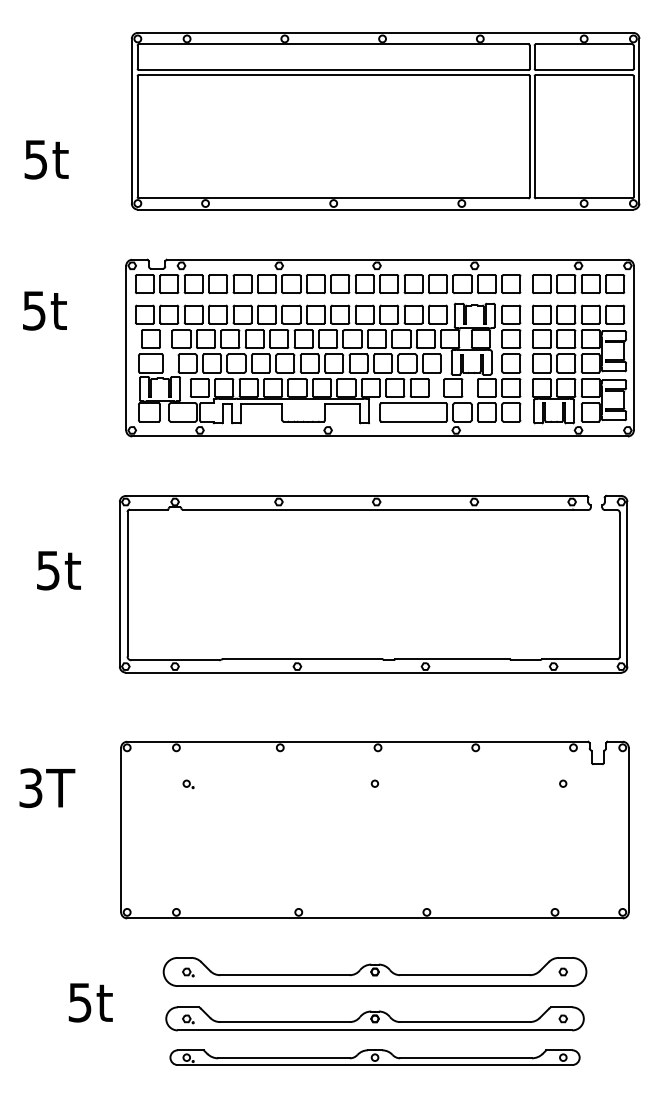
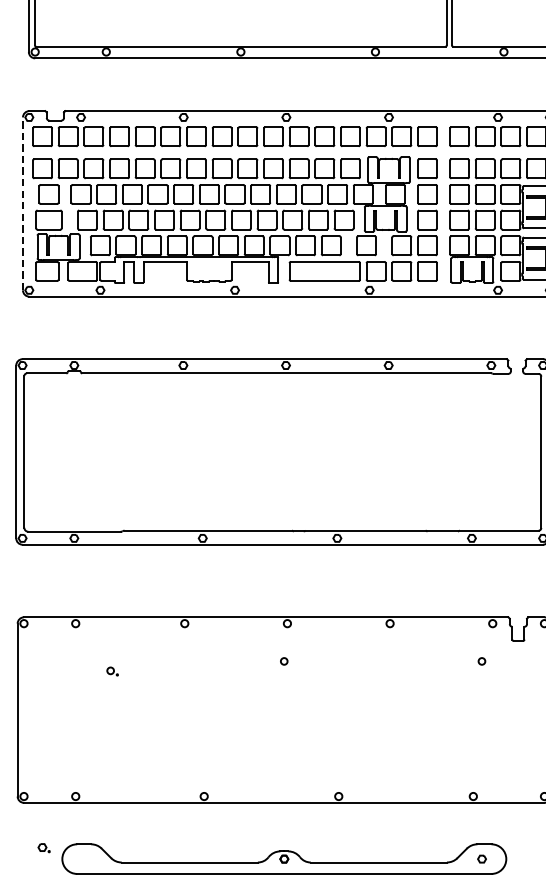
line: (126, 347) -> (23, 203), solid -> dashed
part: (188, 784) -> (112, 671), moved
part: (188, 972) -> (44, 848), moved

